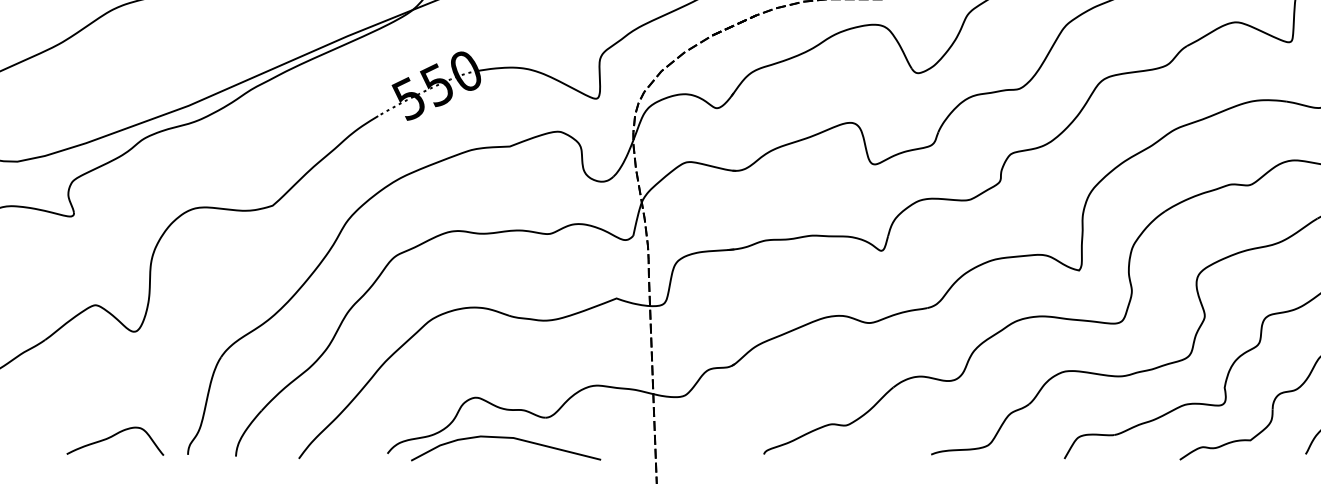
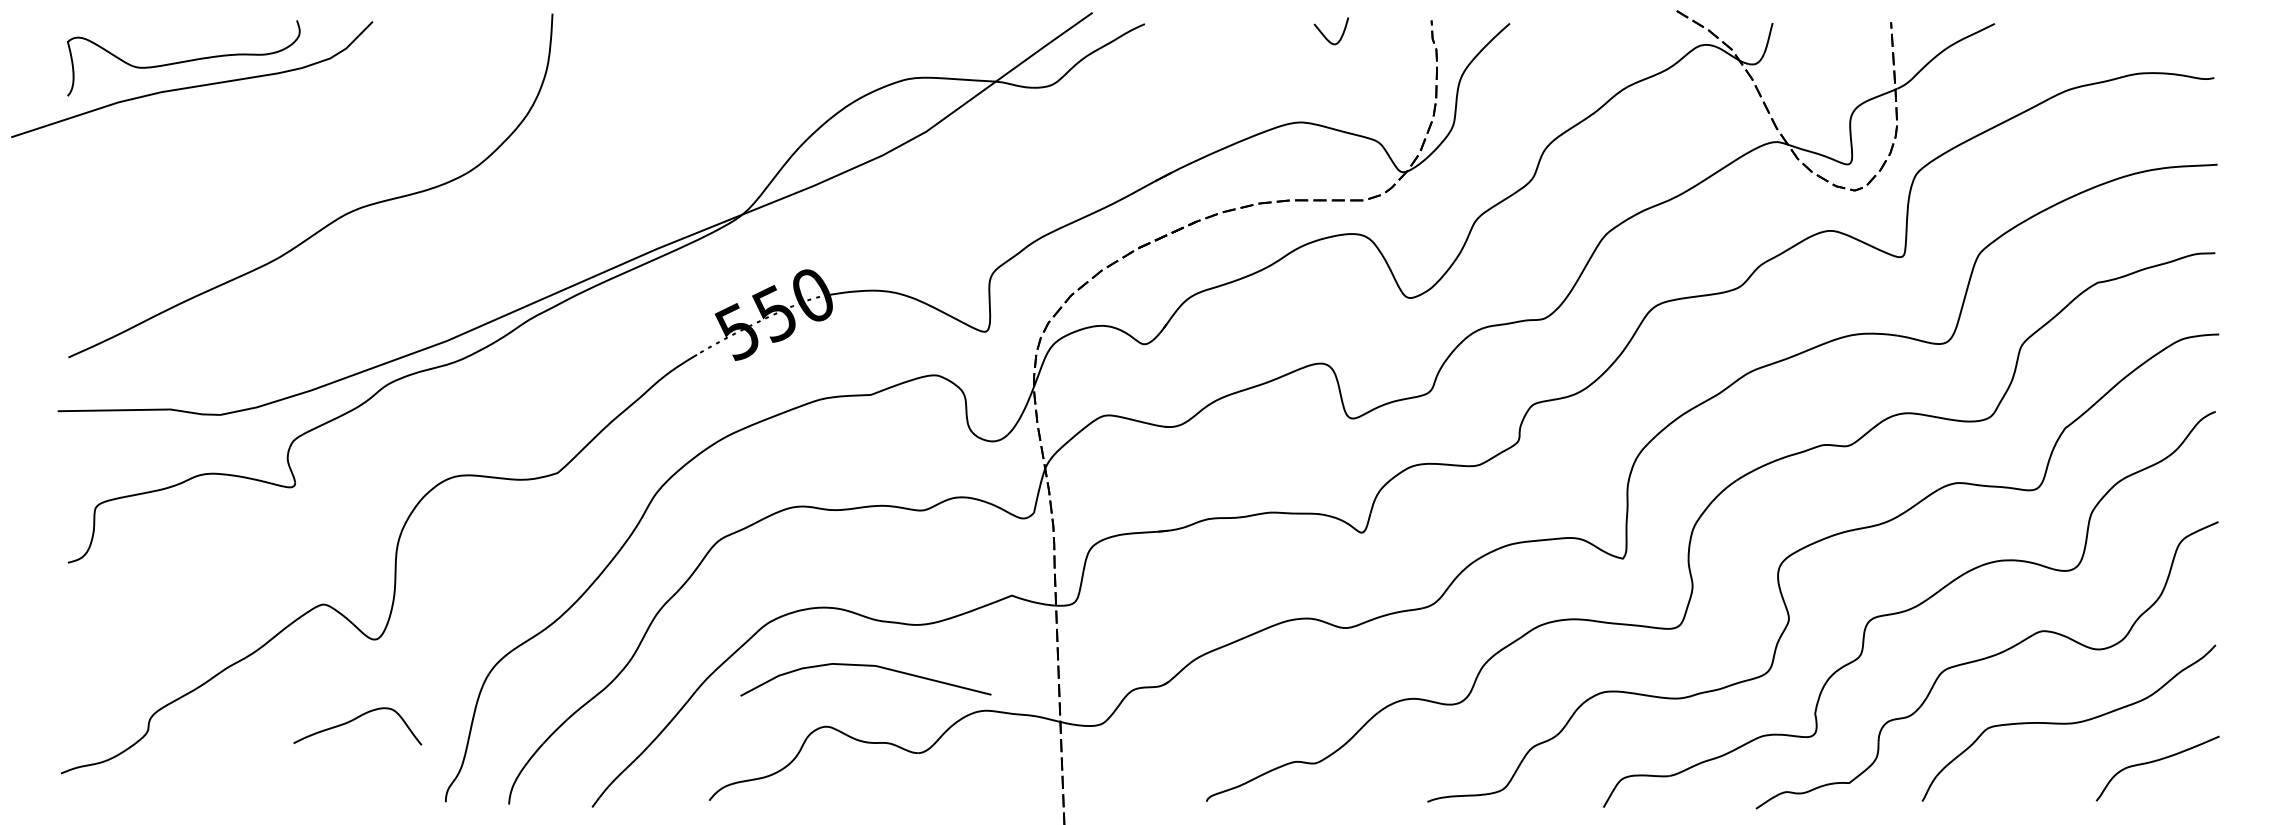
curve: (112, 436) -> (354, 720), moved
curve: (505, 438) -> (865, 666), moved

